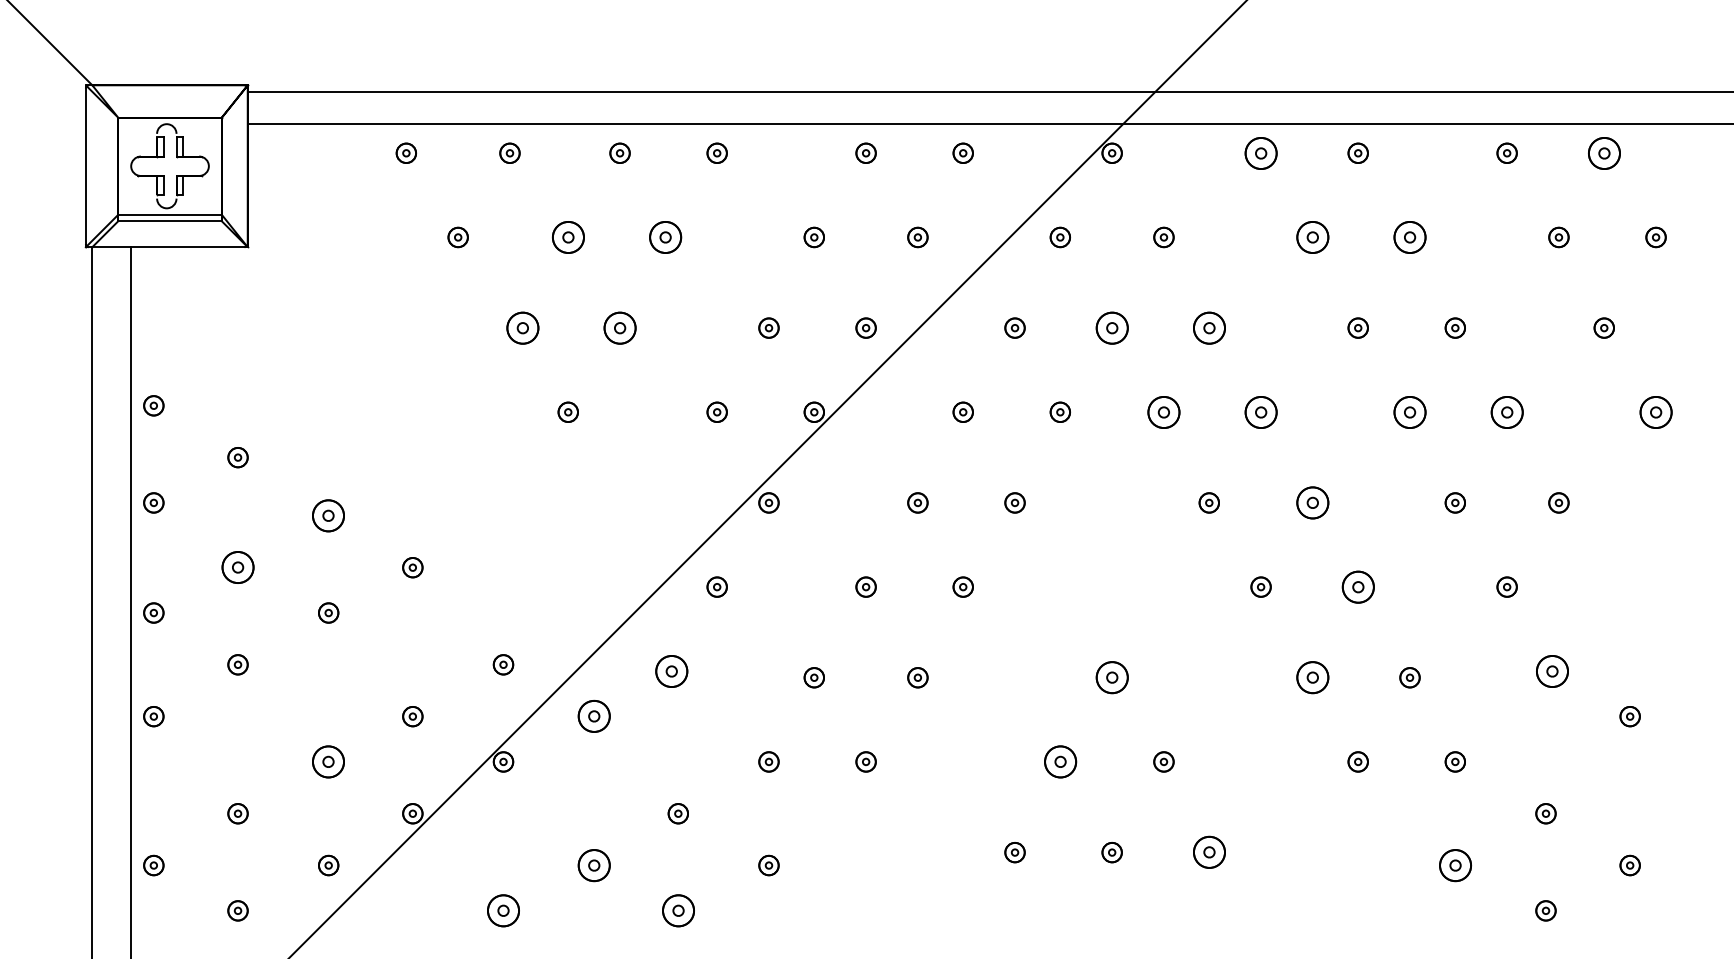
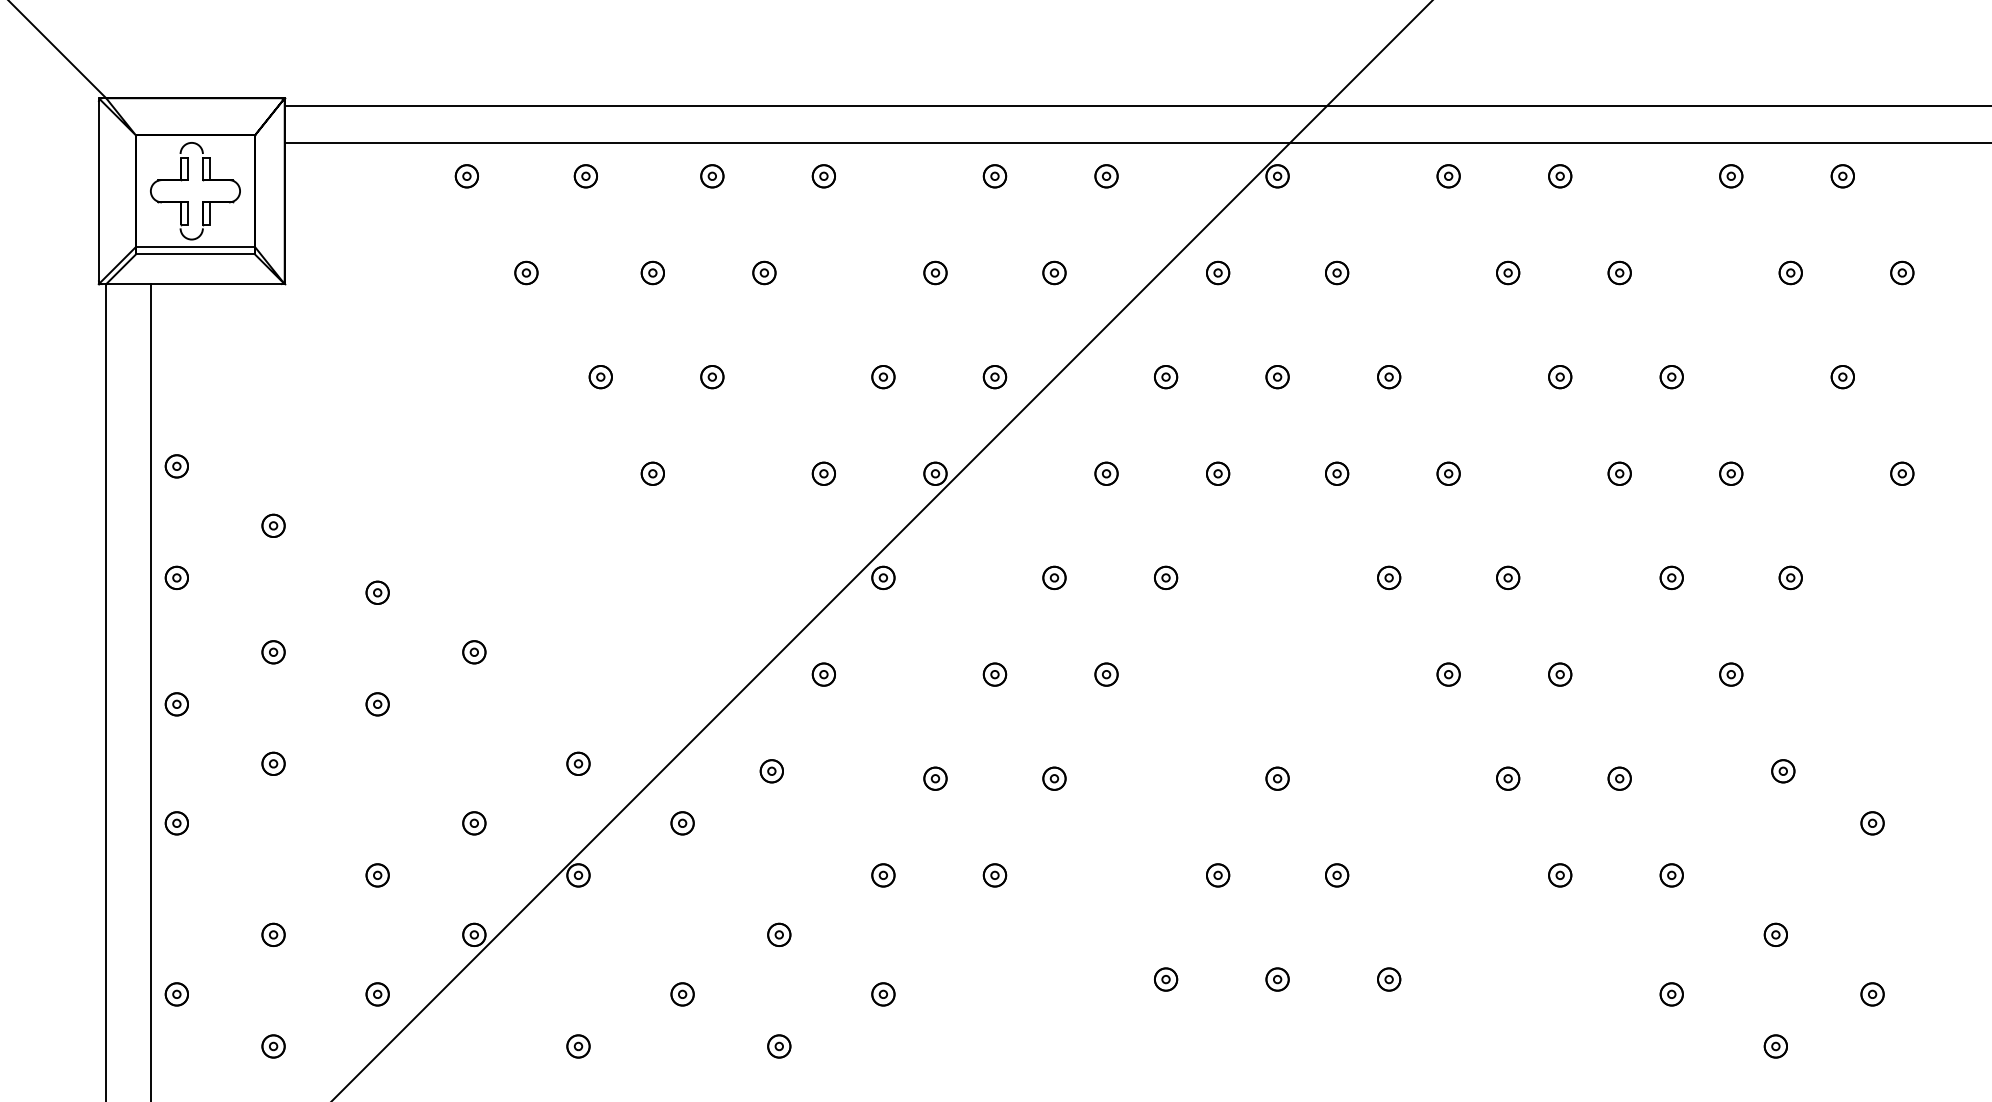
part: (1260, 152) -> (1447, 175), size x0.62
part: (1603, 152) -> (1841, 175), size x0.62
part: (567, 237) -> (651, 273), size x0.62
part: (664, 237) -> (763, 273), size x0.62
part: (1312, 237) -> (1507, 273), size x0.62
part: (1409, 237) -> (1619, 273), size x0.62
part: (522, 327) -> (600, 376), size x0.62
part: (619, 327) -> (711, 376), size x0.62
part: (1111, 327) -> (1276, 376), size x0.62
part: (1208, 327) -> (1388, 376), size x0.62
part: (1163, 411) -> (1336, 472), size x0.62
part: (1260, 411) -> (1447, 472), size x0.62
part: (1409, 411) -> (1619, 472), size x0.62
part: (1506, 411) -> (1730, 472), size x0.62
part: (1655, 411) -> (1901, 472), size x0.62
part: (1312, 502) -> (1507, 577), size x0.62
part: (328, 515) -> (377, 592), size x0.62
part: (237, 567) -> (272, 652), size x0.62
part: (1357, 586) -> (1559, 673), size x0.62
part: (671, 670) -> (771, 770), size x0.62
part: (1552, 670) -> (1783, 770), size x0.62
part: (1111, 677) -> (1276, 778), size x0.62
part: (1312, 677) -> (1507, 778), size x0.62
part: (593, 716) -> (681, 823), size x0.62
part: (328, 761) -> (377, 874), size x0.62
part: (1059, 761) -> (1217, 874), size x0.62
part: (1208, 852) -> (1388, 979), size x0.62
part: (593, 865) -> (681, 994), size x0.62
part: (1454, 865) -> (1670, 994), size x0.62
part: (503, 910) -> (578, 1046), size x0.62
part: (677, 910) -> (778, 1046), size x0.62

